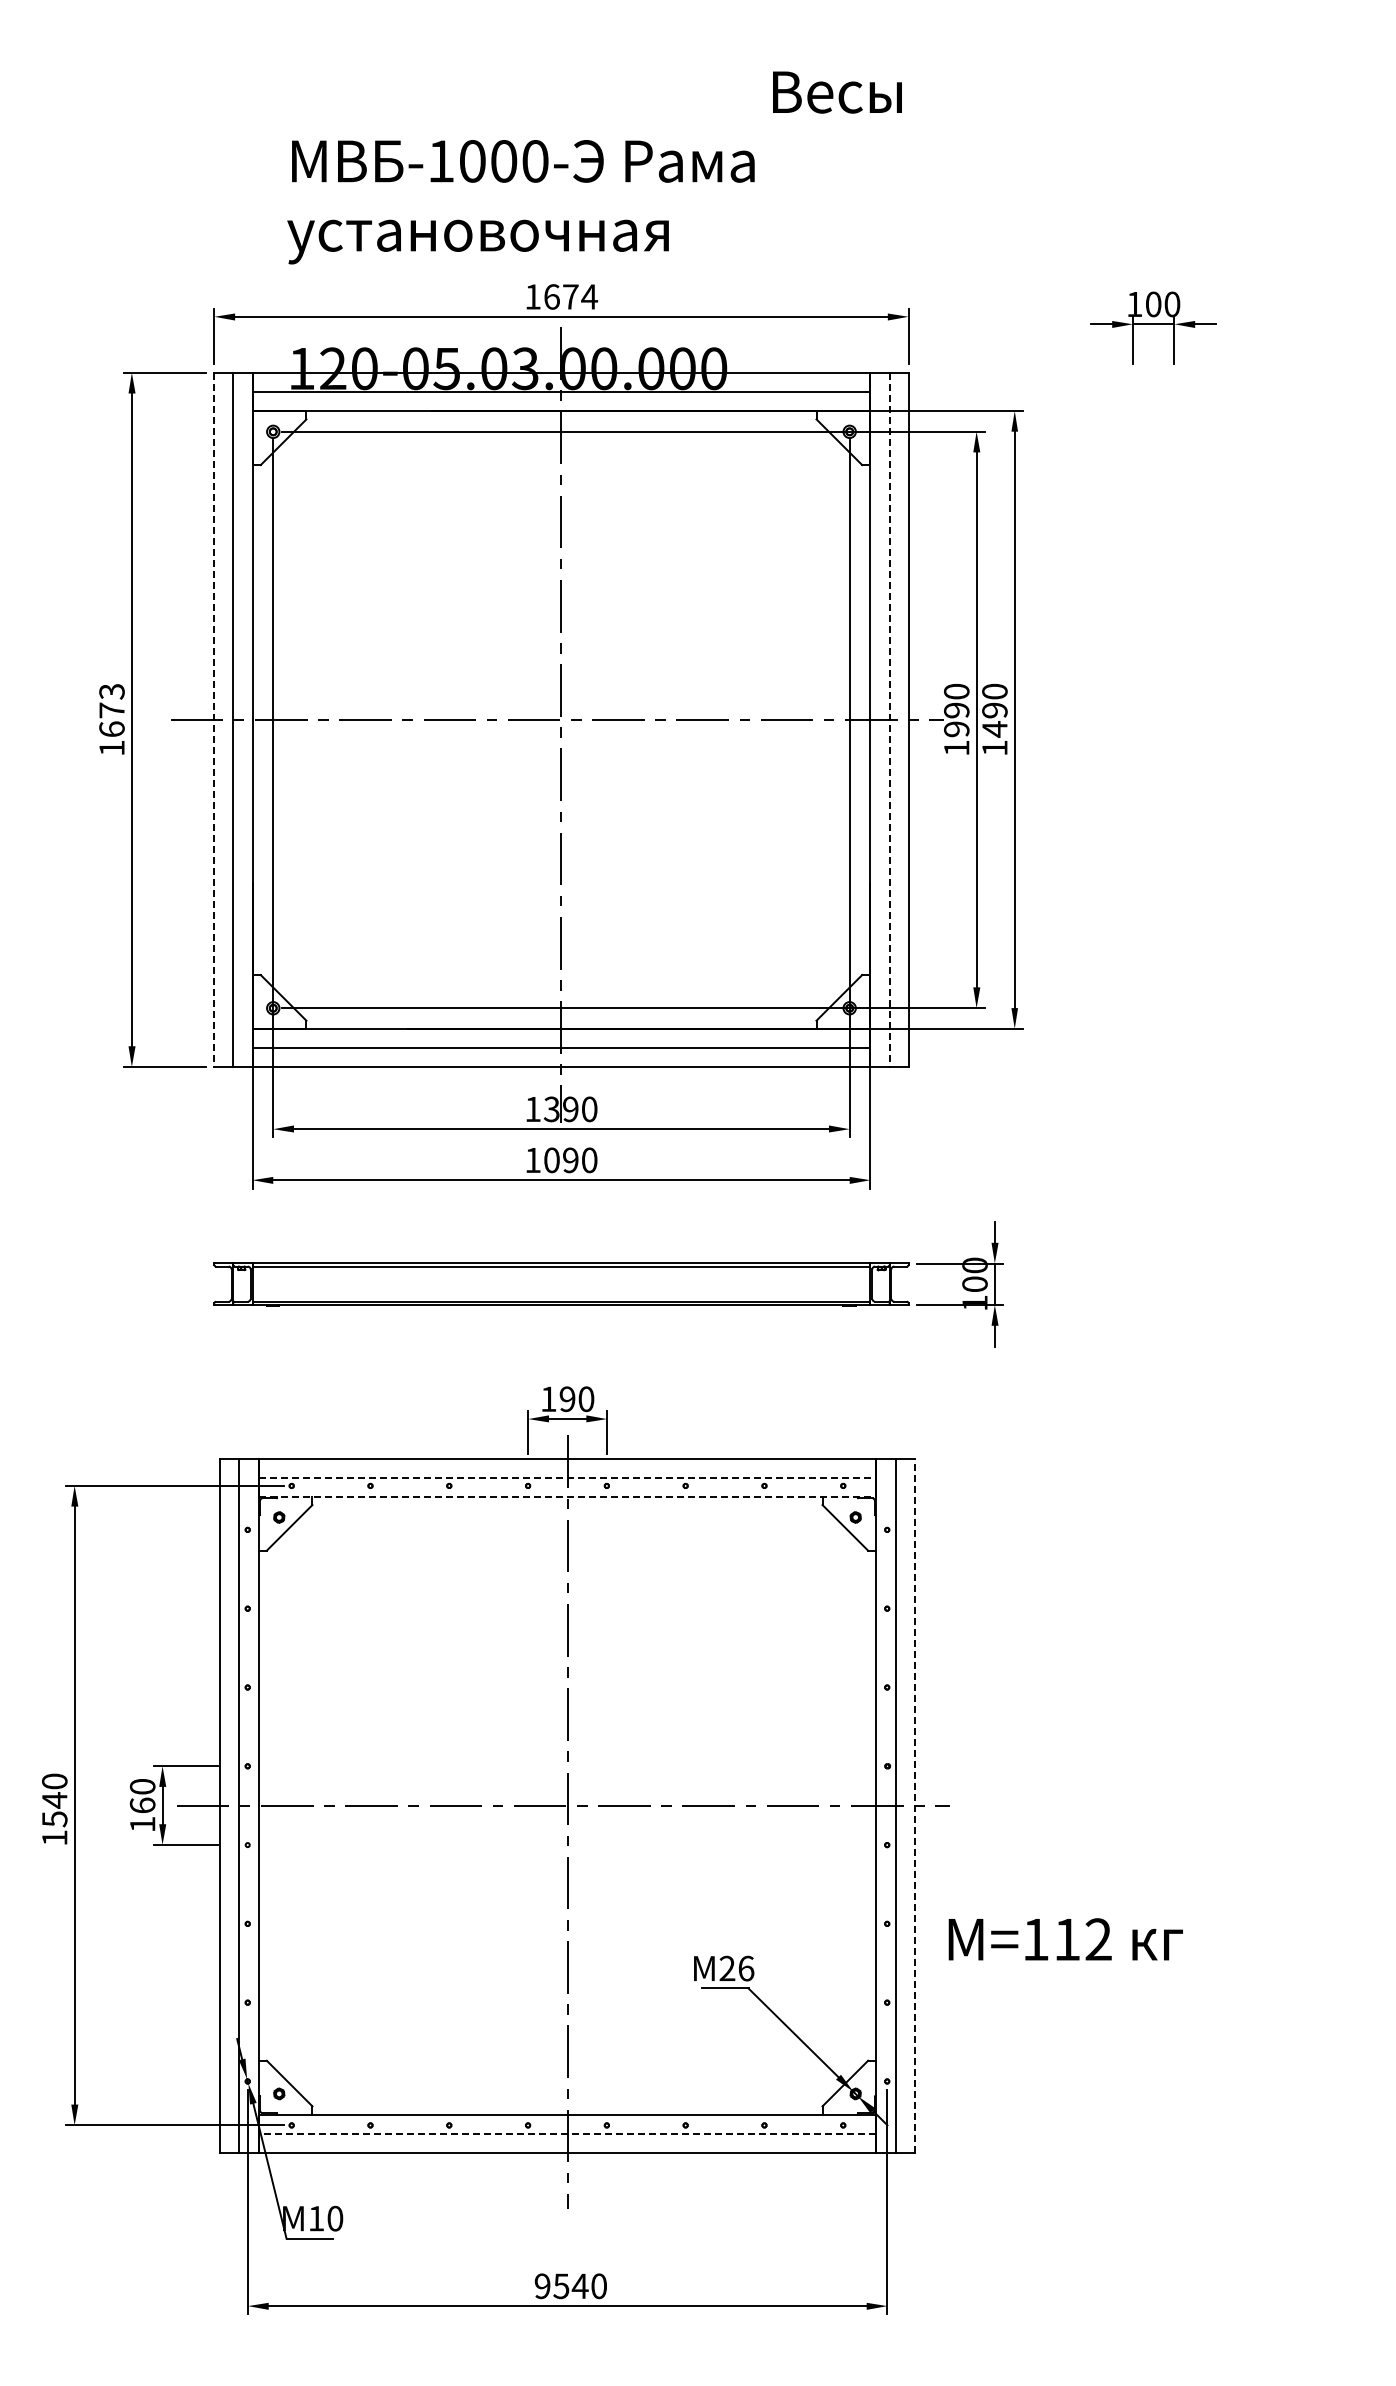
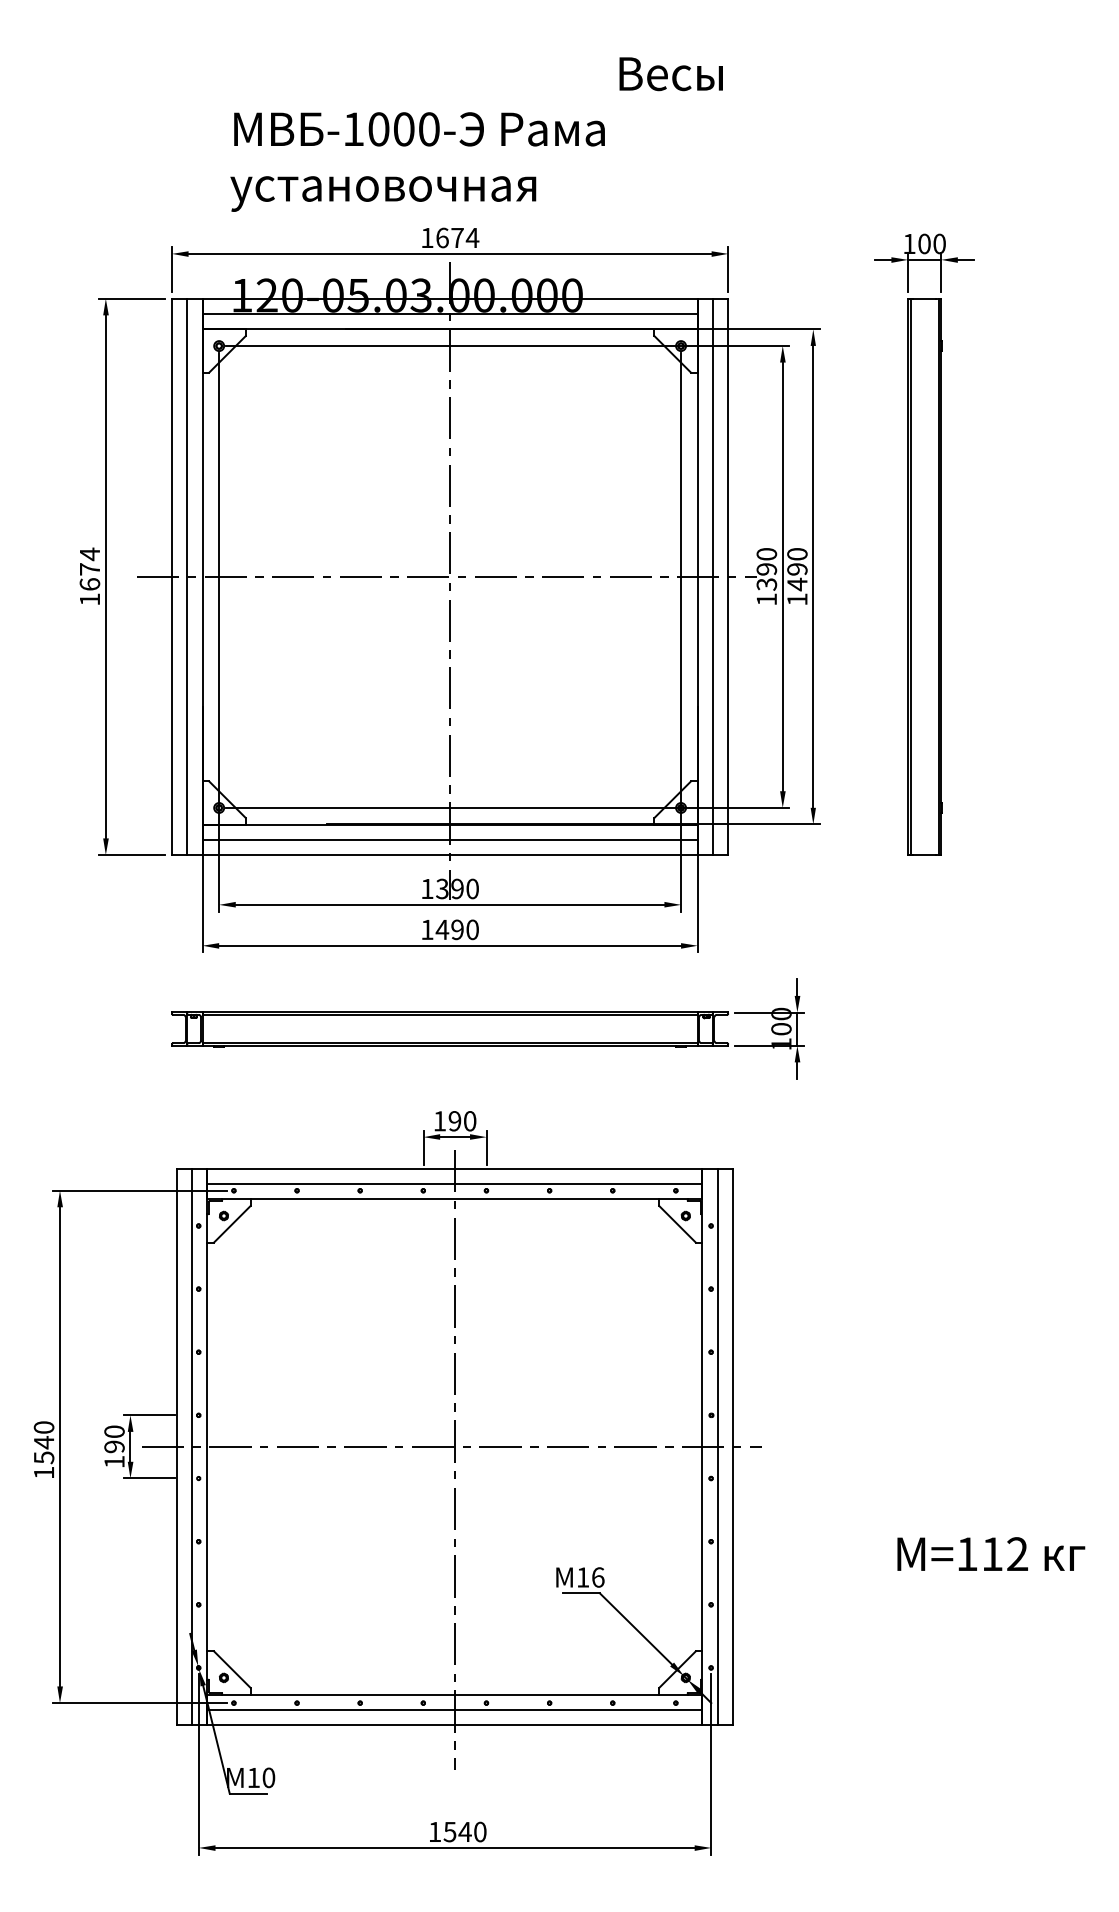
text: (111, 691) -> (89, 554), 1673 -> 1674
part: (1154, 719) -> (925, 576), added
line: (214, 720) -> (172, 577), dashed -> solid
line: (889, 720) -> (712, 577), dashed -> solid
text: (956, 729) -> (766, 584), 1990 -> 1390
text: (551, 1160) -> (442, 929), 1090 -> 1490
line: (567, 1477) -> (454, 1183), dashed -> solid
line: (567, 1496) -> (454, 1199), dashed -> solid
text: (142, 1805) -> (114, 1446), 160 -> 190
line: (914, 1805) -> (732, 1446), dashed -> solid
text: (1065, 1939) -> (991, 1554), moved
text: (727, 1967) -> (583, 1576), 26 -> 16
line: (567, 2133) -> (454, 1709), dashed -> solid
text: (542, 2286) -> (434, 1832), 9540 -> 1540

